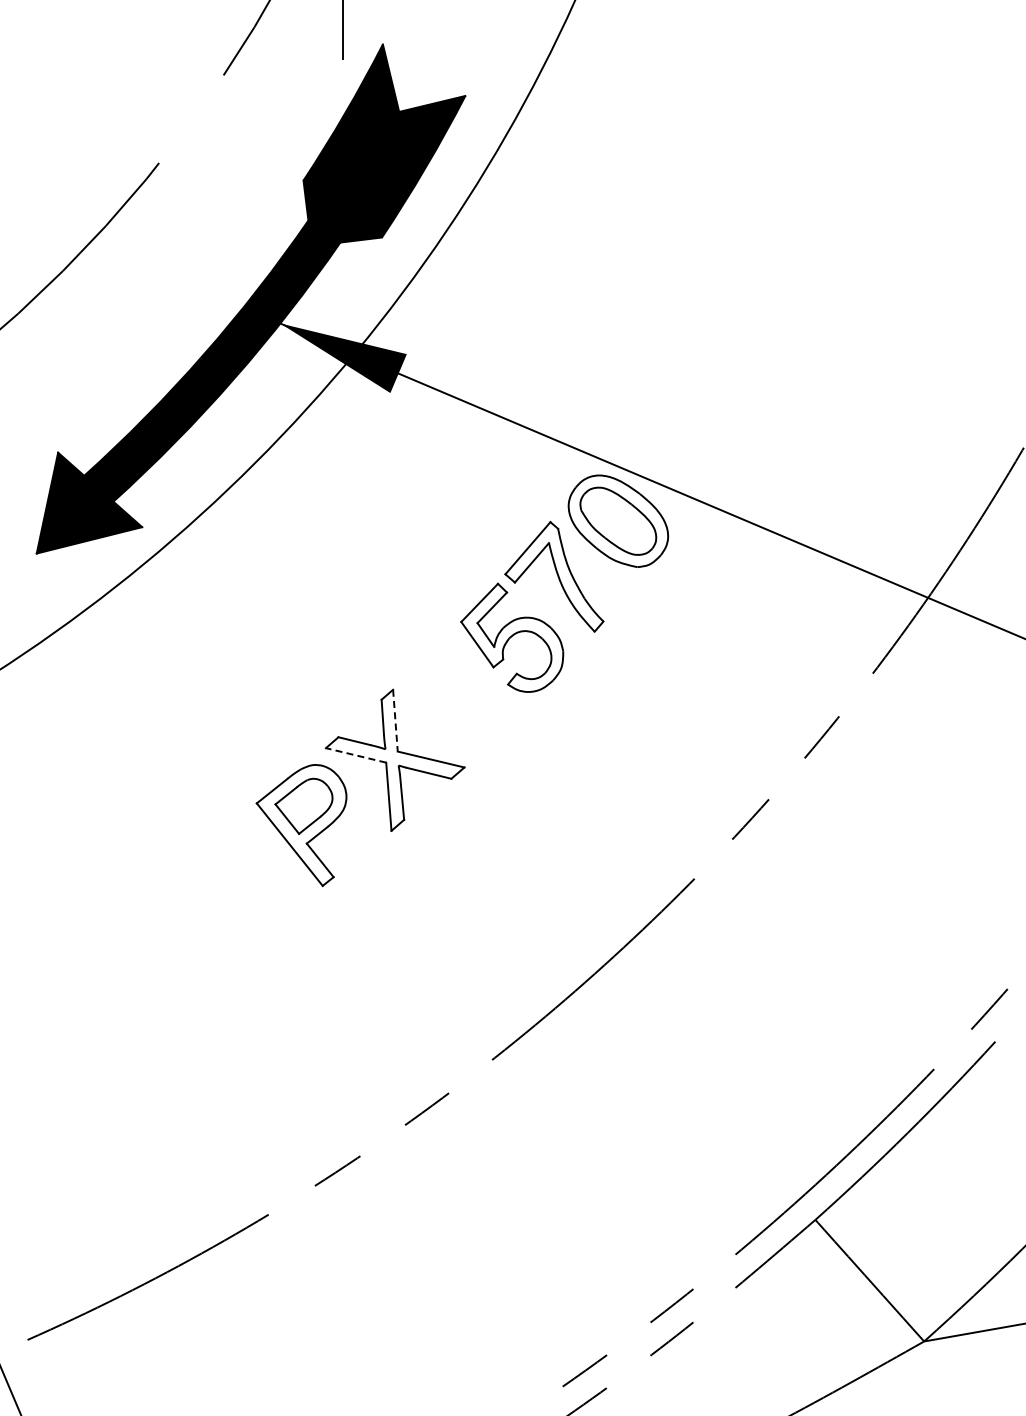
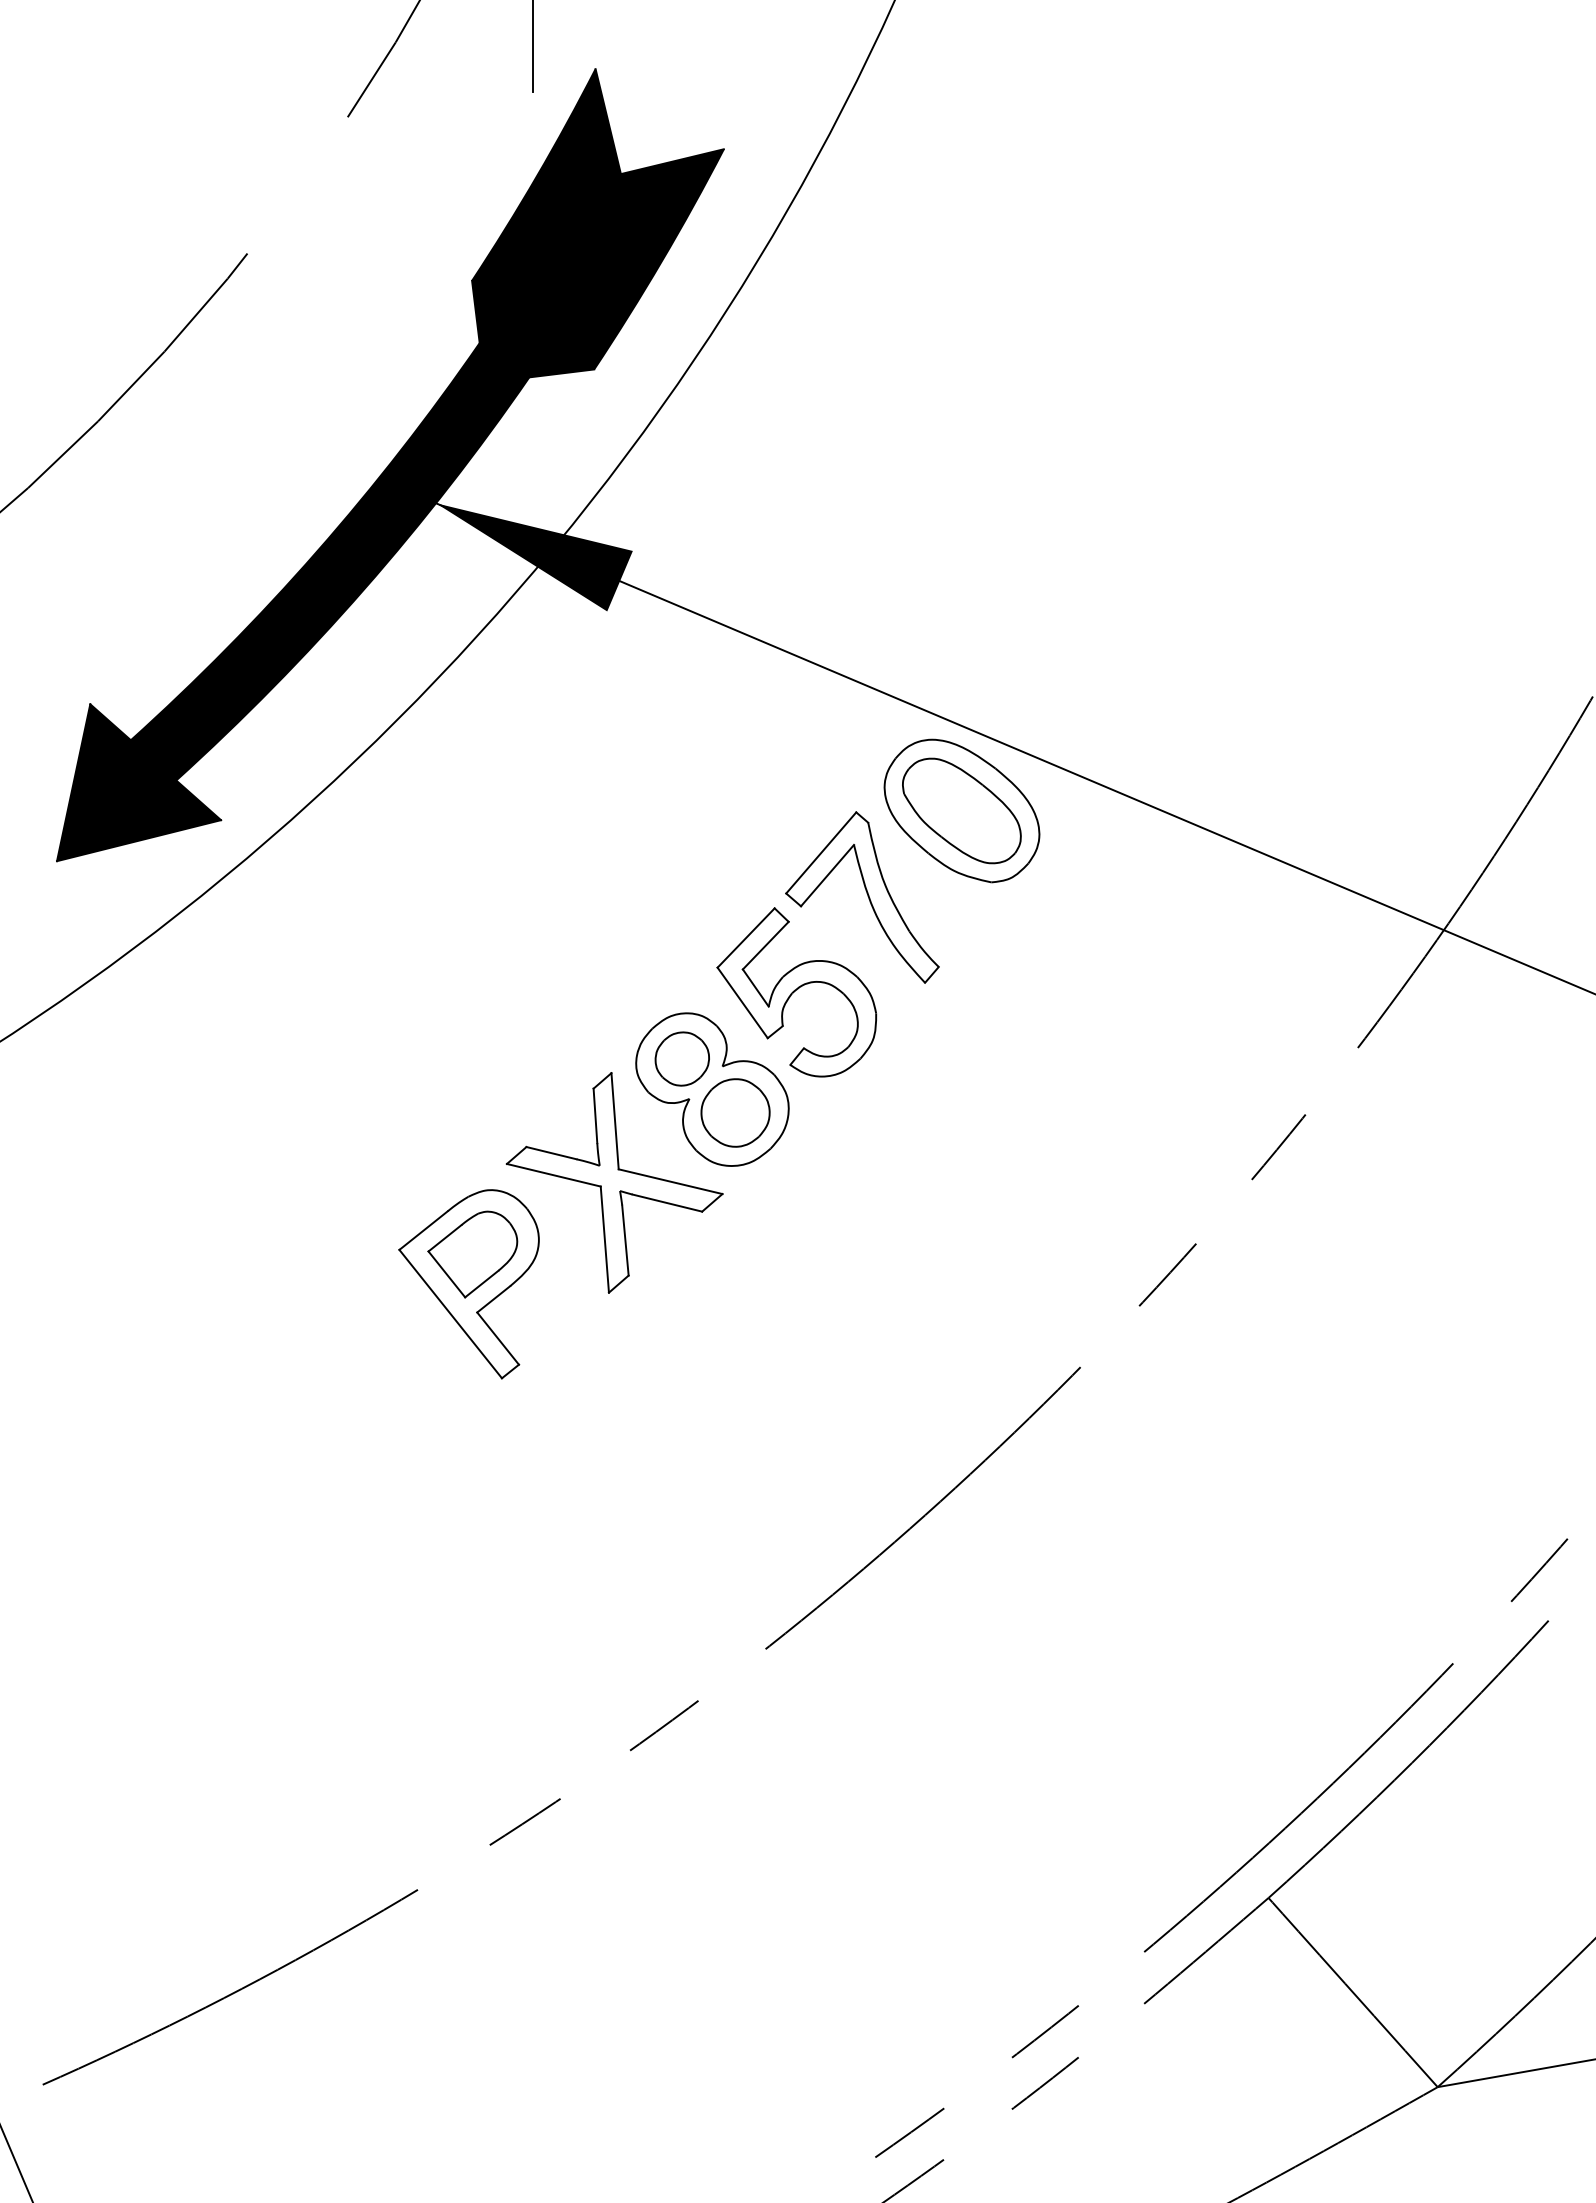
part: (457, 700) -> (711, 1089), added
line: (395, 720) -> (615, 1120), dashed -> solid
line: (355, 755) -> (552, 1175), dashed -> solid

